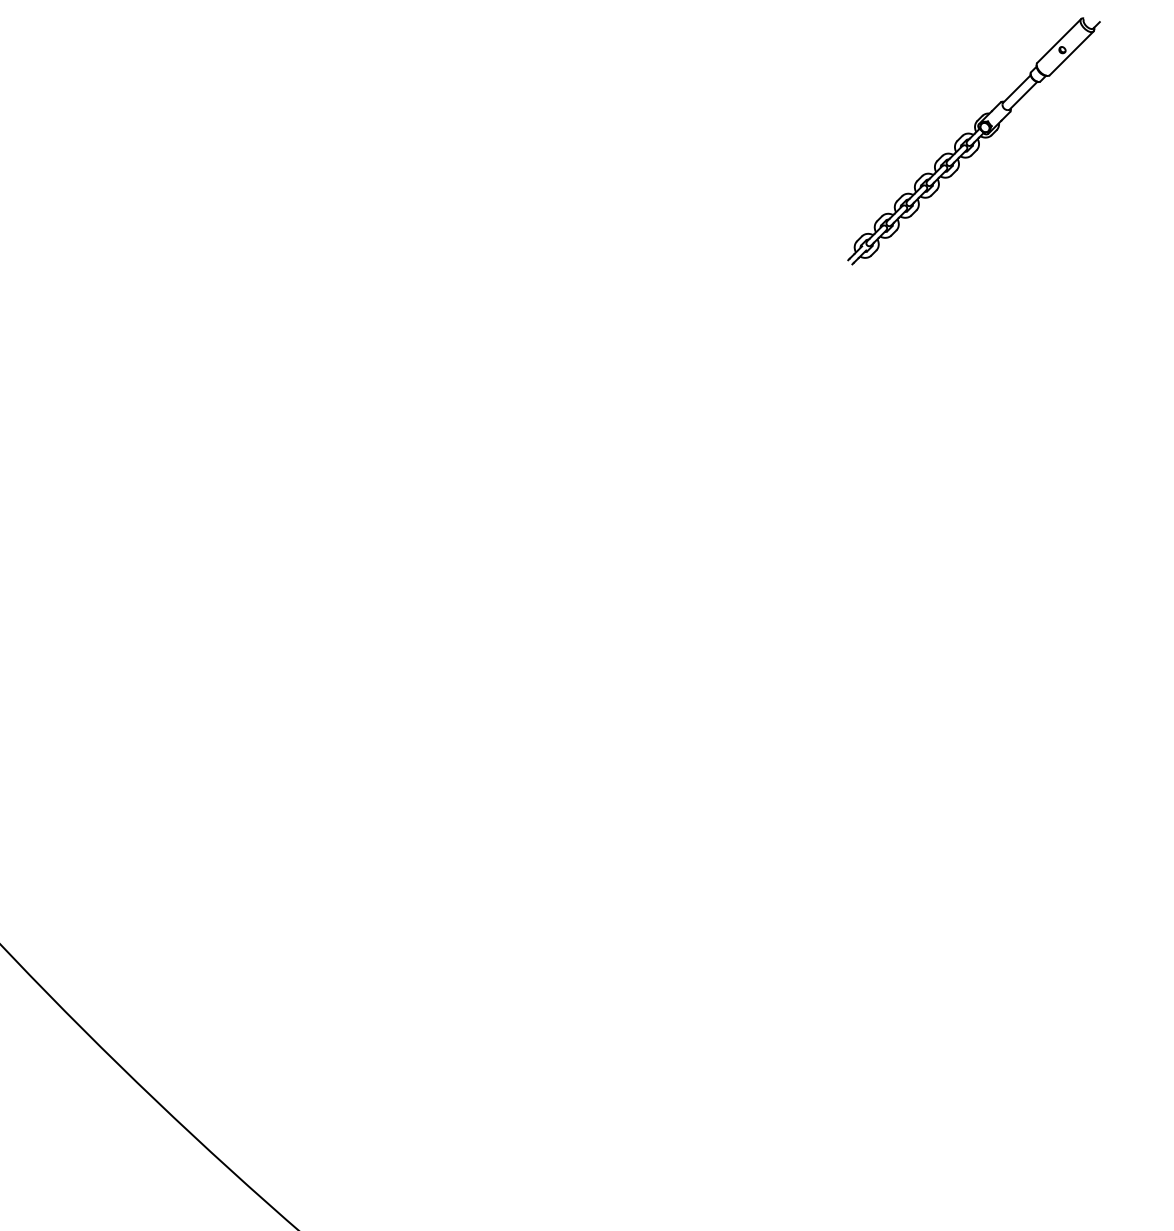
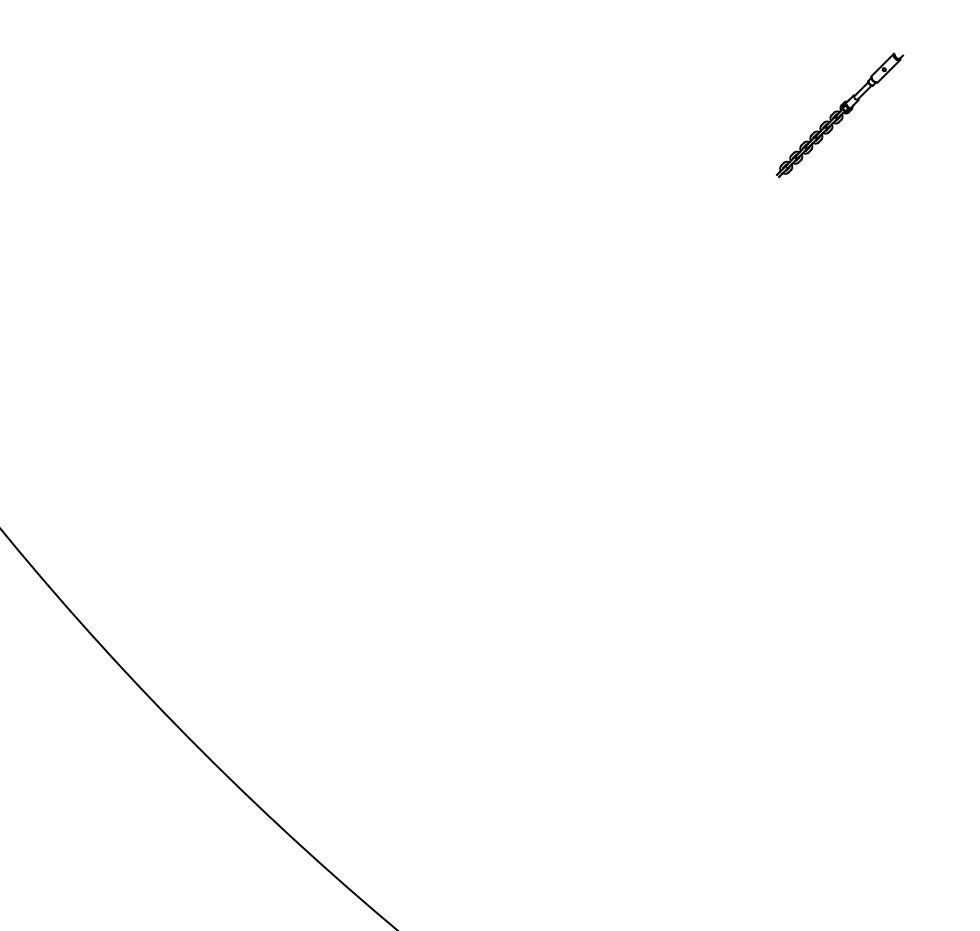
part: (973, 141) -> (839, 115), size x0.7

